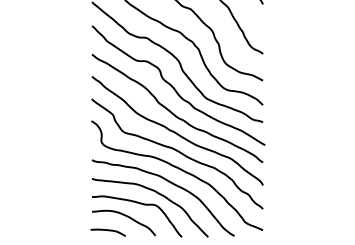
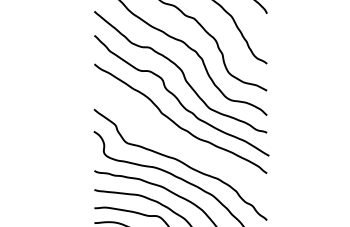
curve: (175, 131) -> (178, 142), removed

